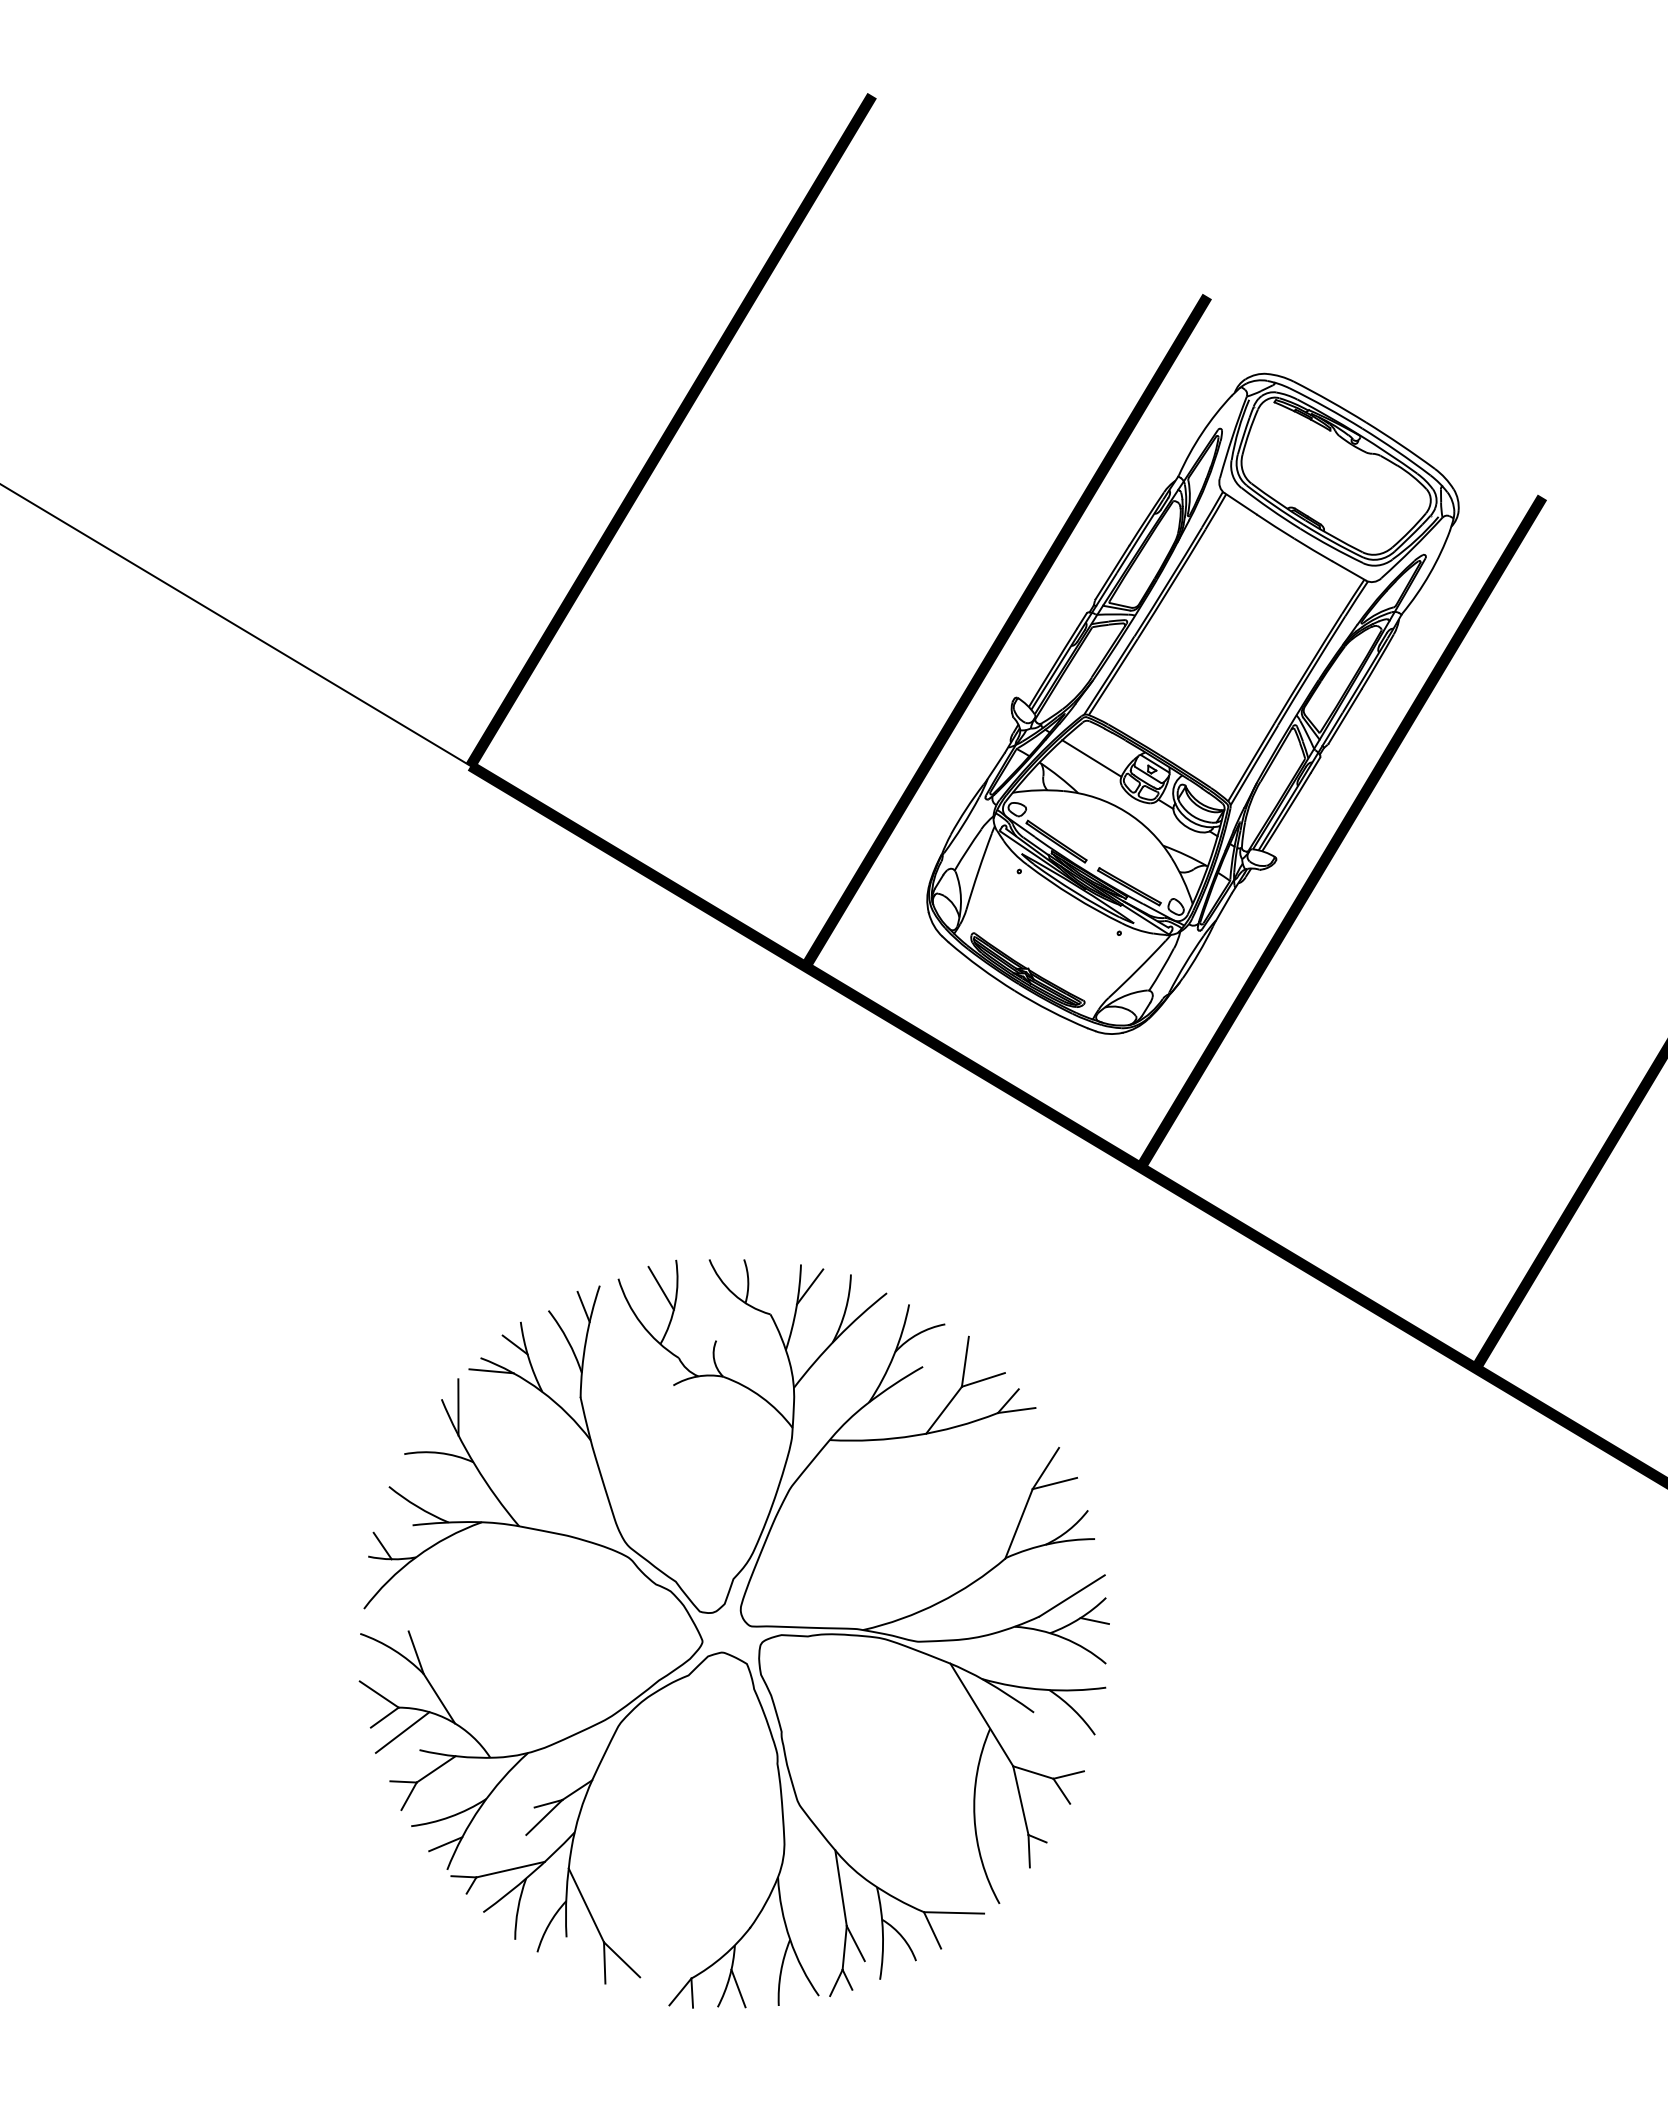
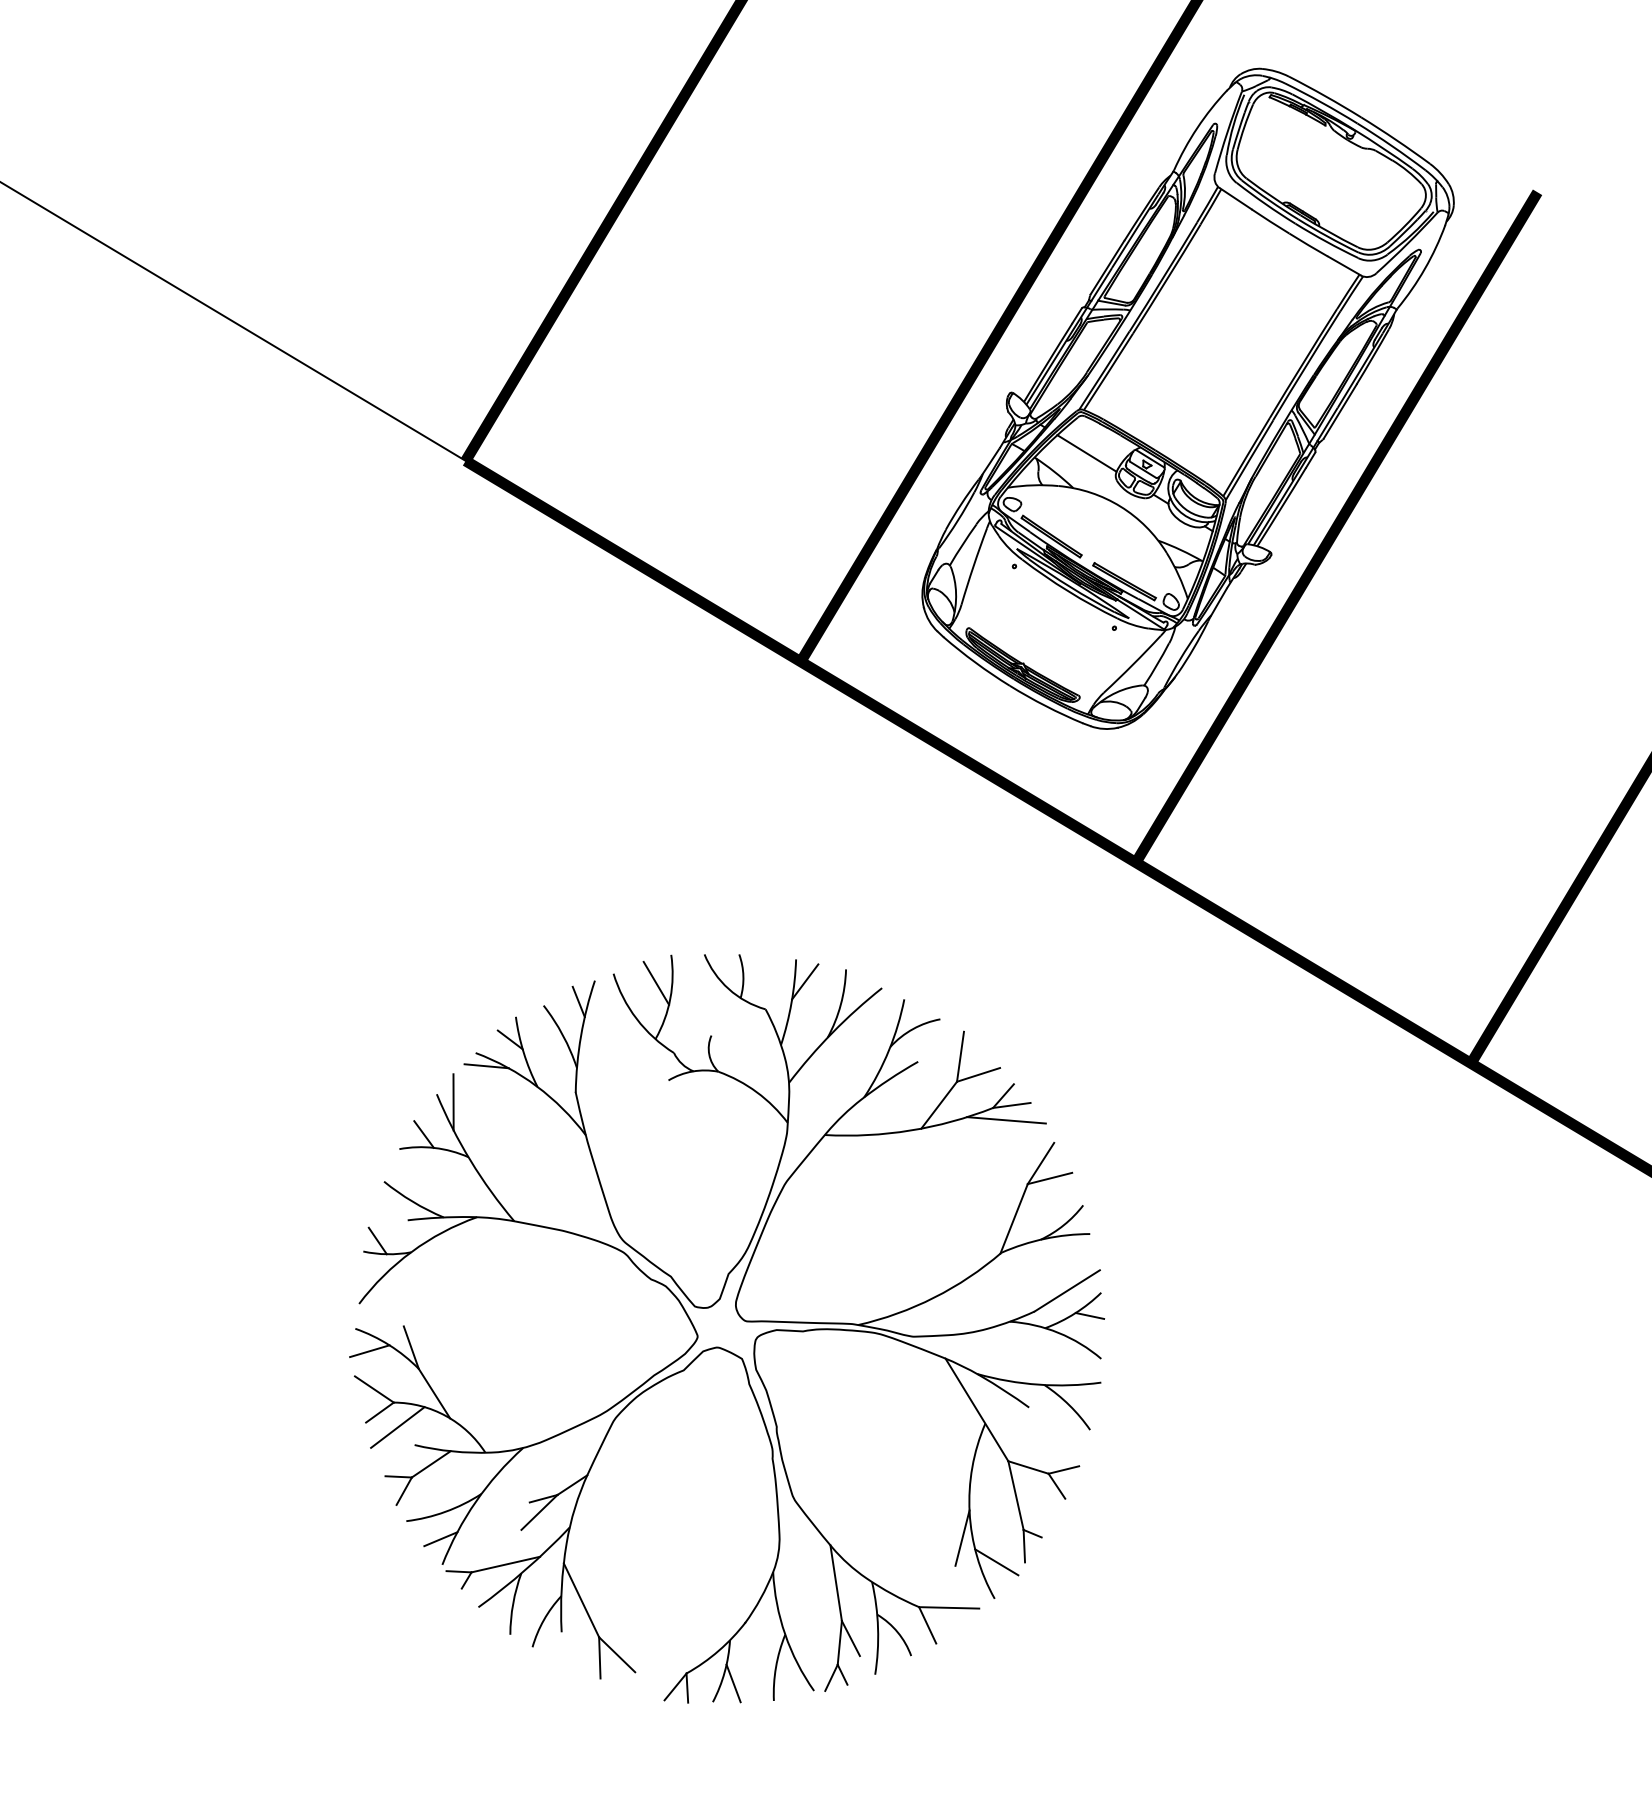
line: (1011, 1425) -> (1006, 1120), added
line: (428, 1439) -> (423, 1134), added
line: (374, 1656) -> (369, 1351), added
line: (967, 1842) -> (962, 1537), added
line: (1001, 1867) -> (996, 1562), added

